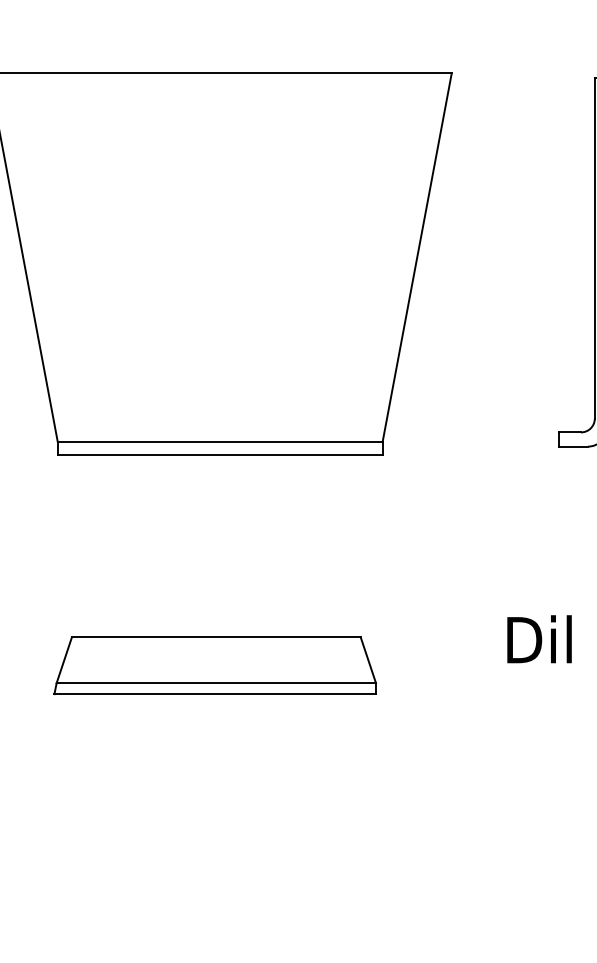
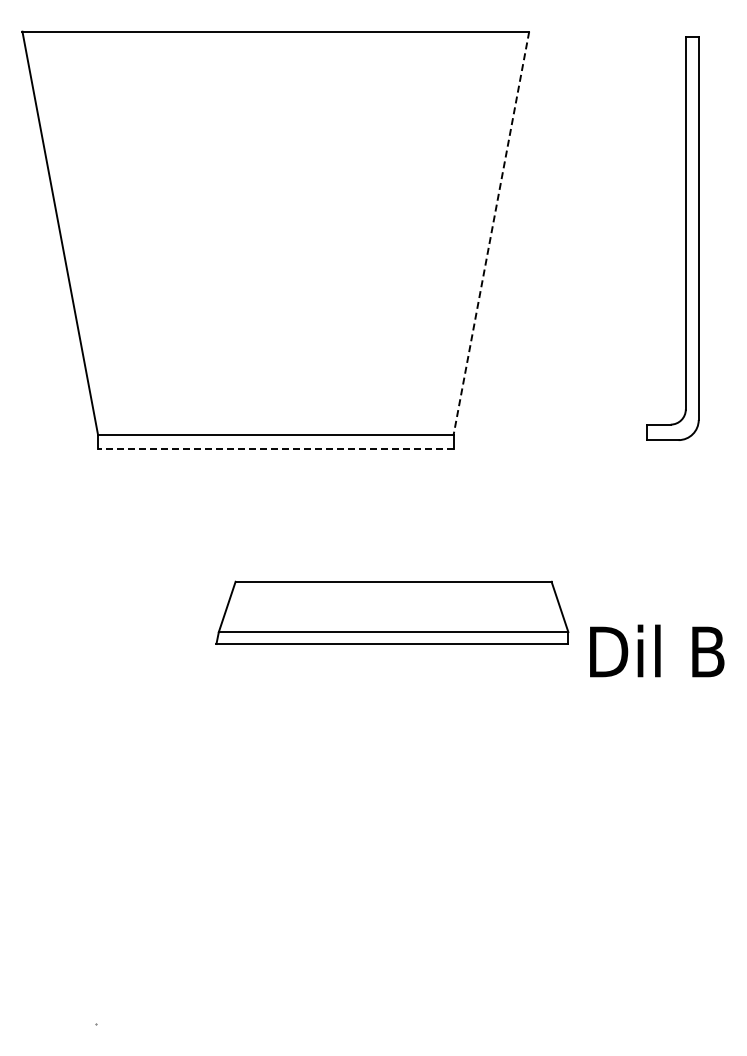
line: (417, 257) -> (491, 233), solid -> dashed
line: (219, 454) -> (275, 448), solid -> dashed
part: (215, 665) -> (392, 612), moved

